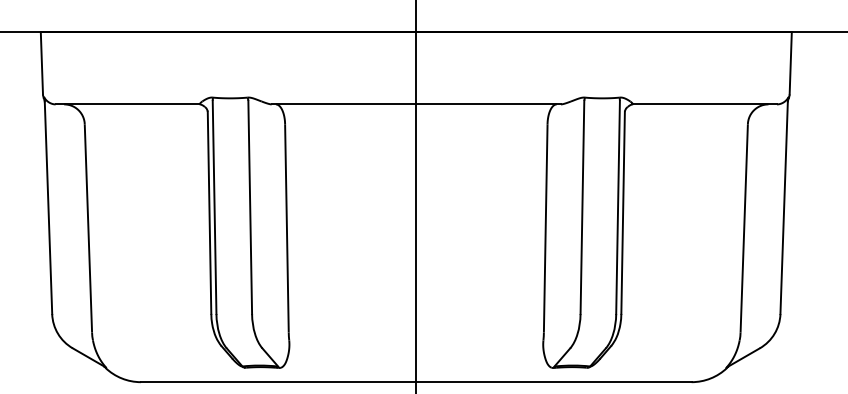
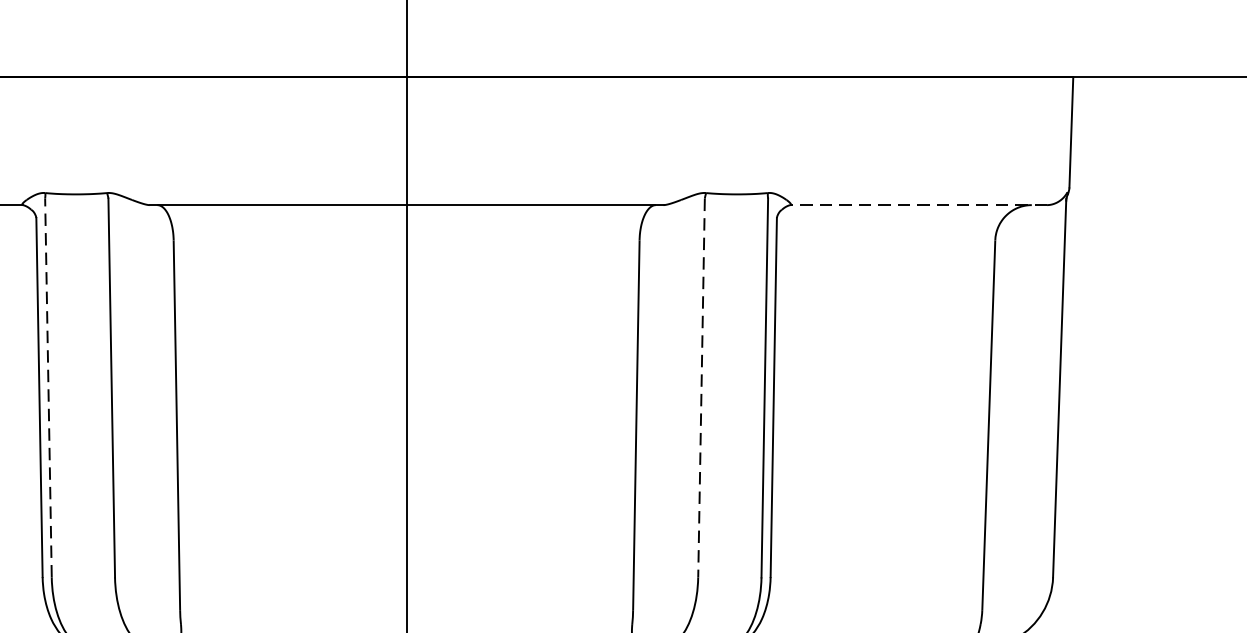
line: (704, 104) -> (918, 205), solid -> dashed
line: (214, 207) -> (48, 388), solid -> dashed
line: (582, 207) -> (701, 388), solid -> dashed

